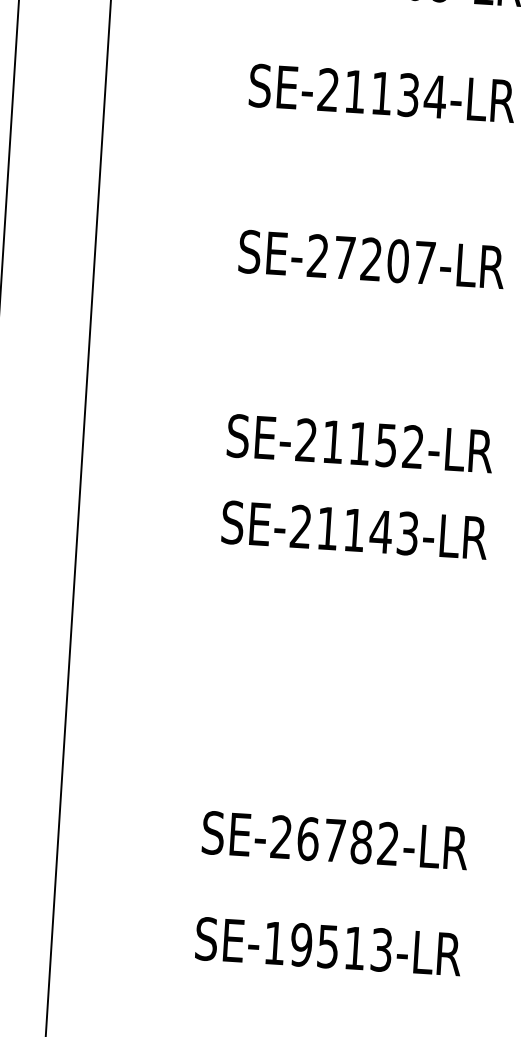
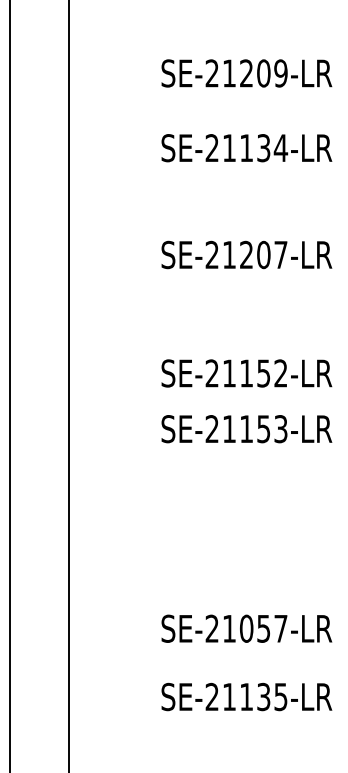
text: (344, 257) -> (229, 254), SE-27207-LR -> SE-21207-LR
text: (380, 532) -> (263, 429), SE-21143-LR -> SE-21153-LR
text: (347, 840) -> (254, 628), SE-26782-LR -> SE-21057-LR
text: (328, 945) -> (246, 696), SE-19513-LR -> SE-21135-LR

